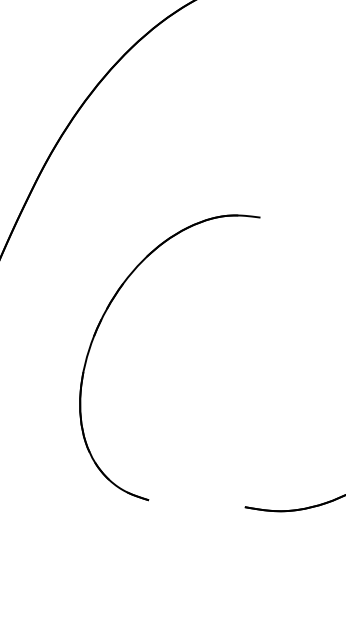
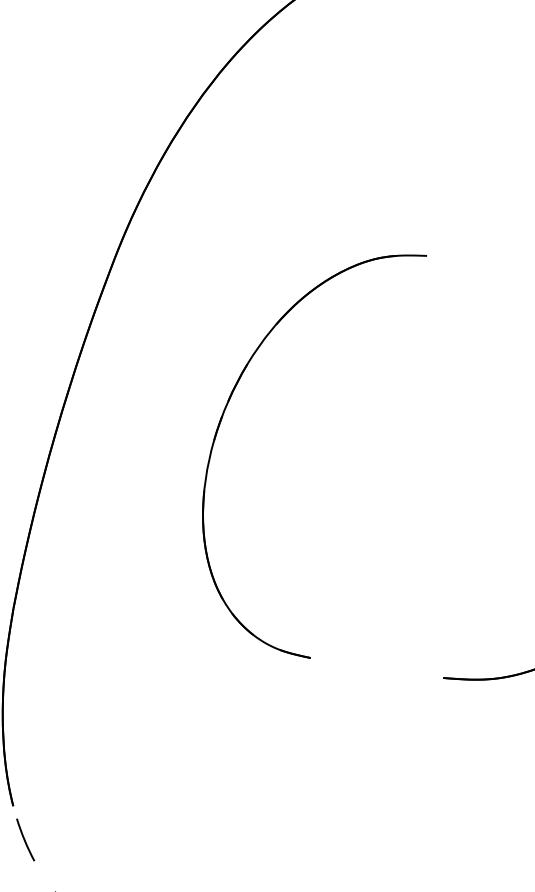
part: (101, 321) -> (222, 419), moved

